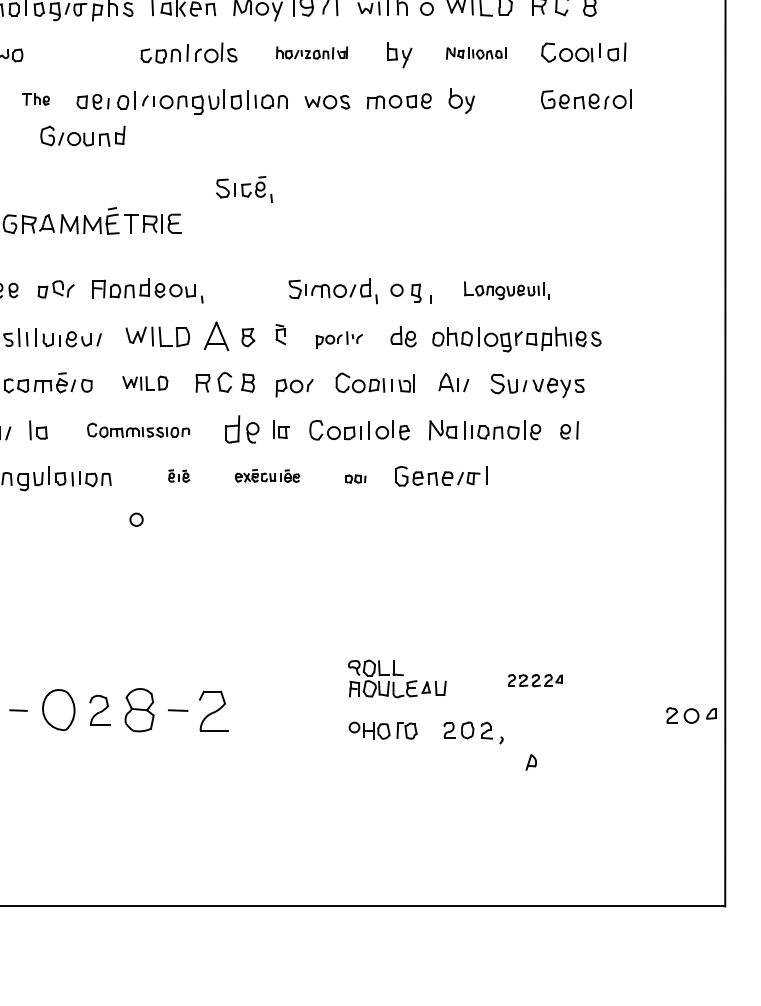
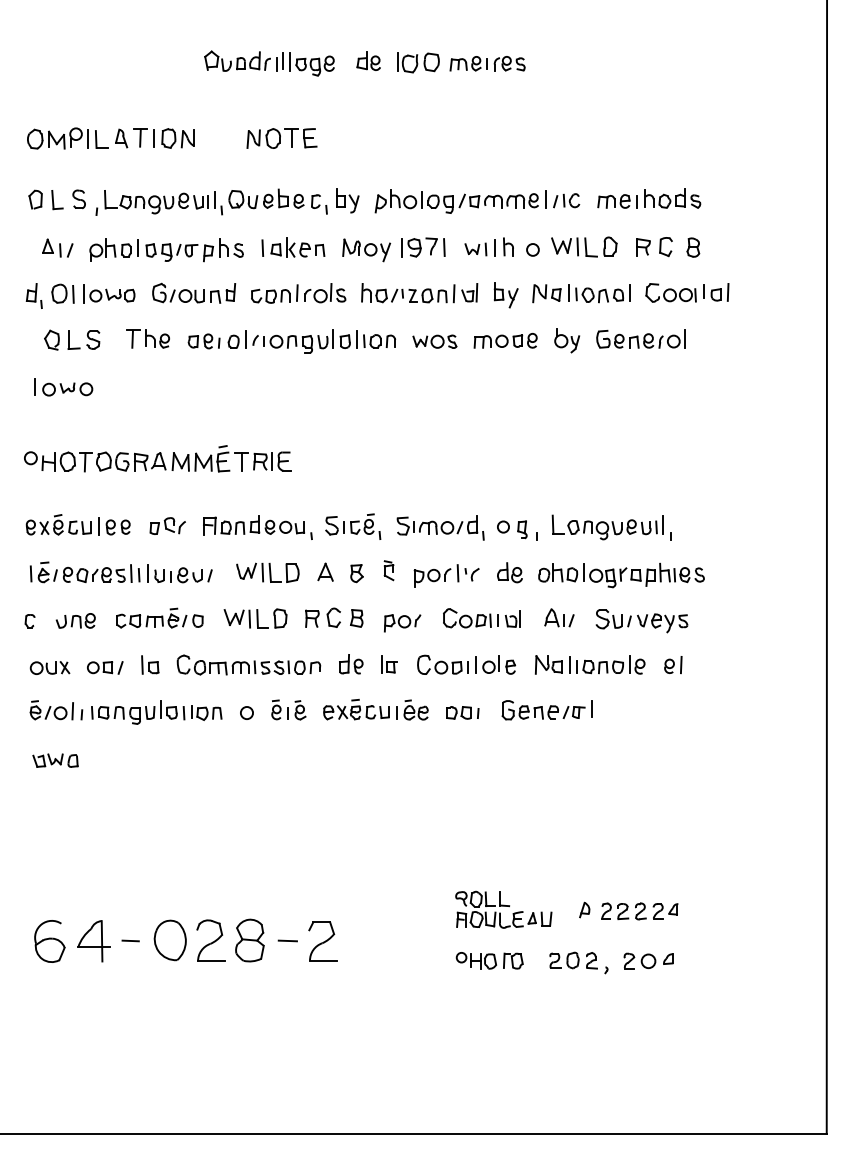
part: (311, 53) -> (419, 293), size x1.67
part: (476, 53) -> (581, 293), size x1.67
part: (35, 98) -> (147, 338), size x1.67
part: (585, 98) -> (640, 338), moved
part: (83, 135) -> (194, 292), moved
part: (244, 189) -> (353, 526), moved
part: (506, 290) -> (611, 527), size x1.43
part: (216, 335) -> (325, 571), size x0.62
part: (339, 339) -> (446, 575), size x1.43
part: (145, 383) -> (255, 618), size x1.43
part: (138, 429) -> (248, 664), size x1.43
part: (242, 429) -> (351, 664), size x0.71
part: (178, 475) -> (288, 709), size x1.67
part: (267, 475) -> (375, 709), size x1.67
part: (355, 478) -> (462, 712), size x1.67
circle: (136, 519) -> (246, 712), moved
part: (535, 680) -> (639, 911), size x1.43
part: (99, 710) -> (210, 940), size x1.43
part: (691, 715) -> (648, 960), moved
part: (531, 761) -> (584, 909), moved

